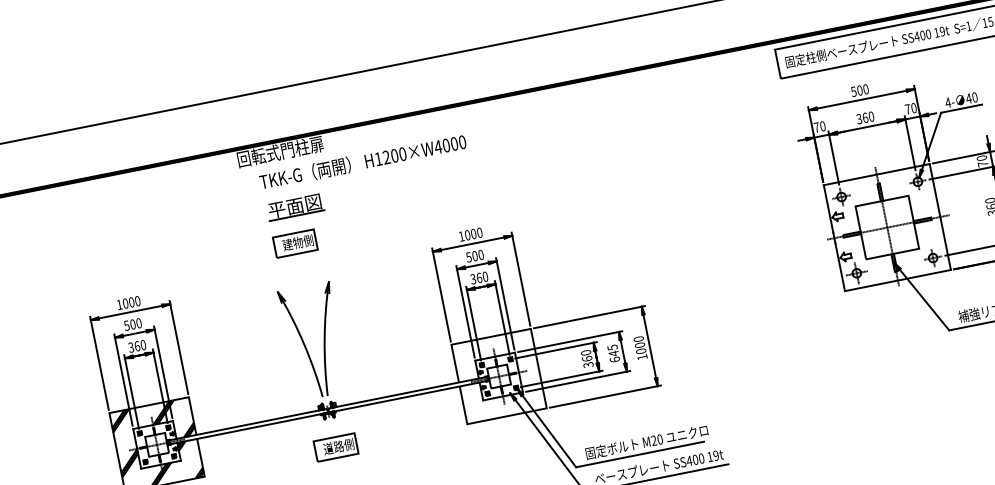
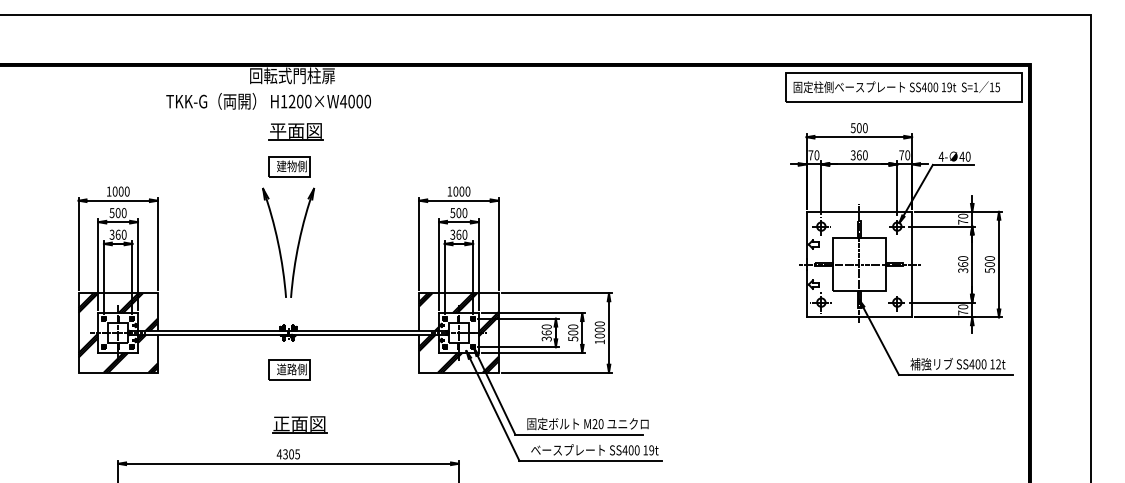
text: (362, 162) -> (268, 101), moved
part: (305, 343) -> (279, 243), moved
text: (614, 353) -> (573, 332), 645 -> 500
hatch: (498, 376) -> (458, 332), added

